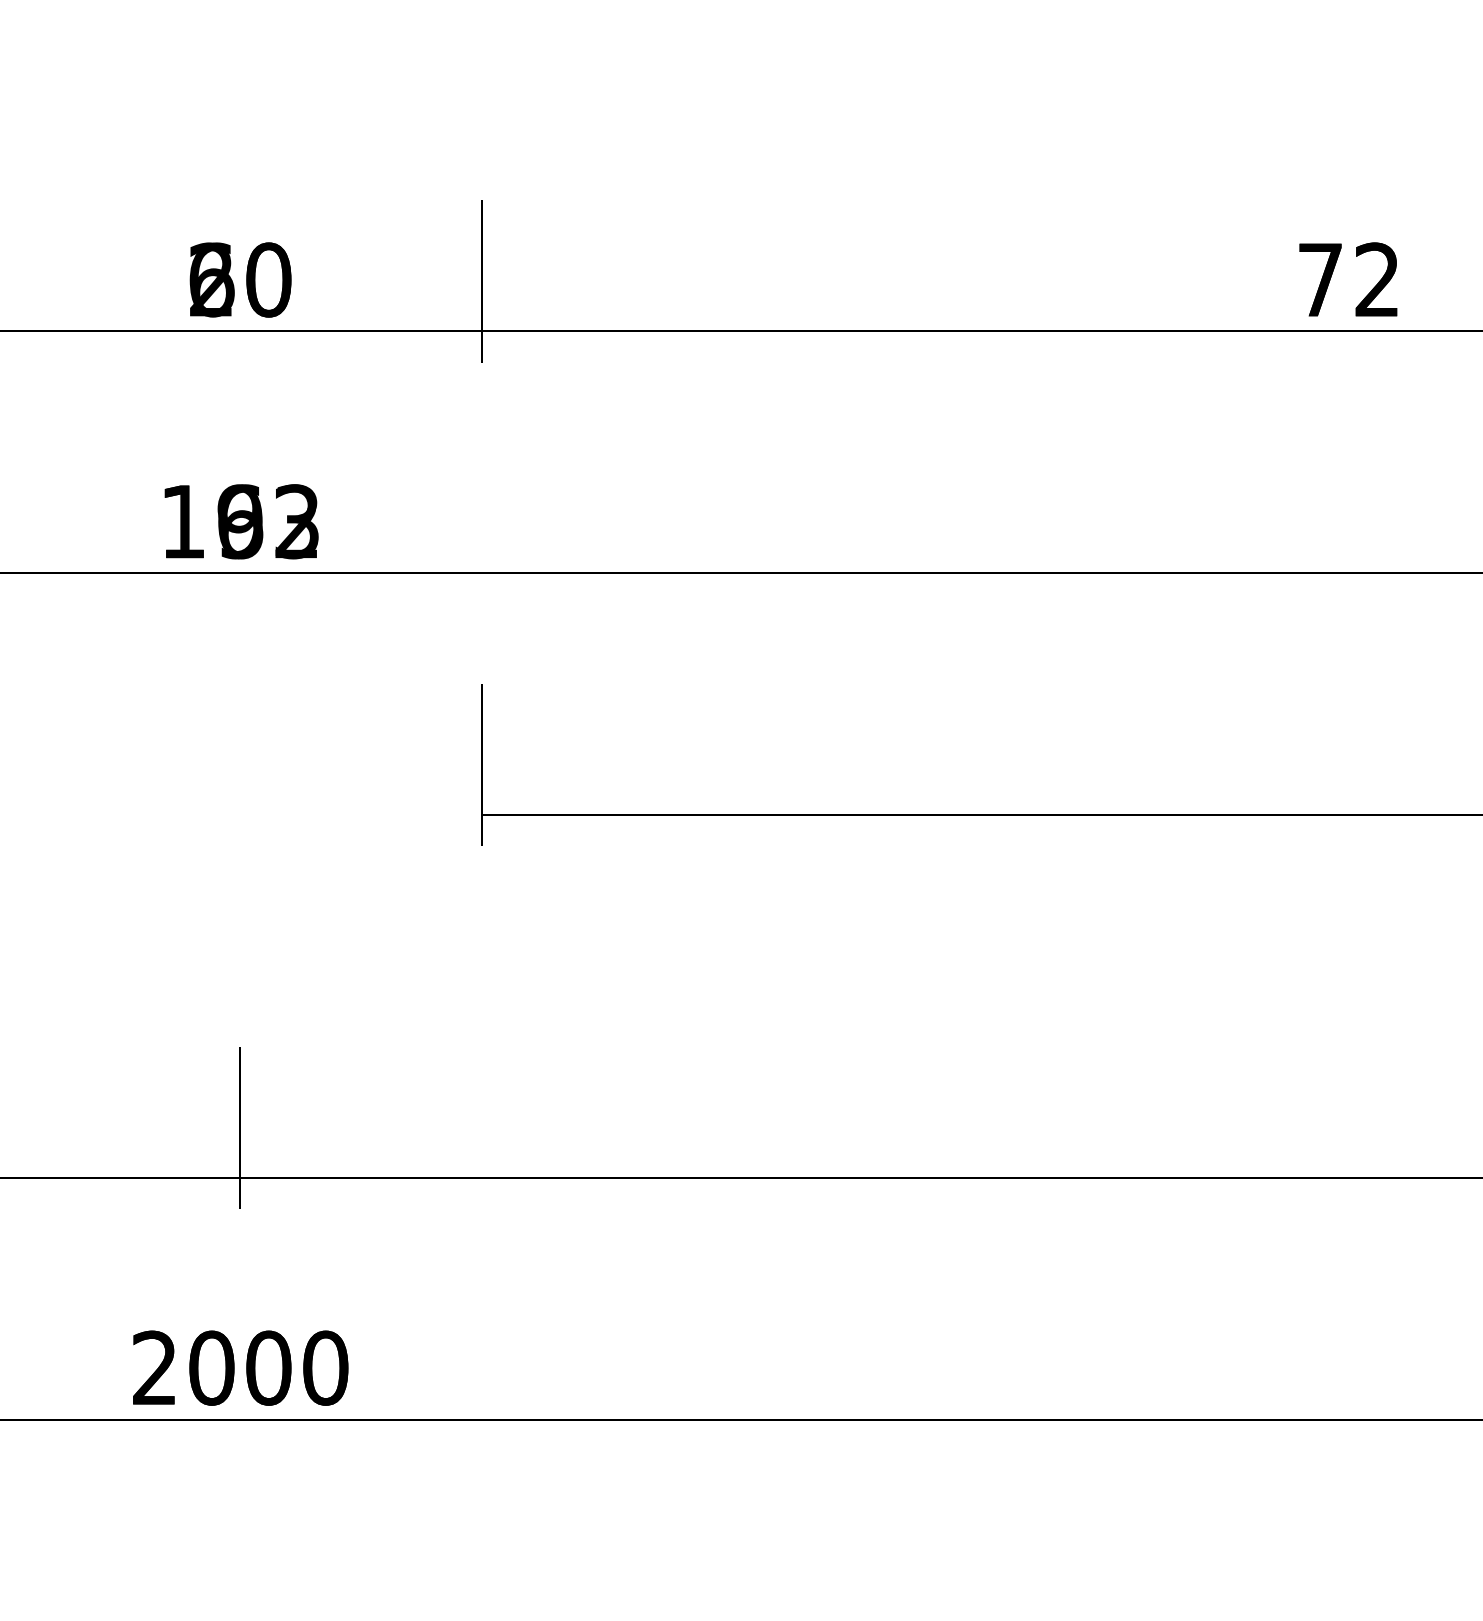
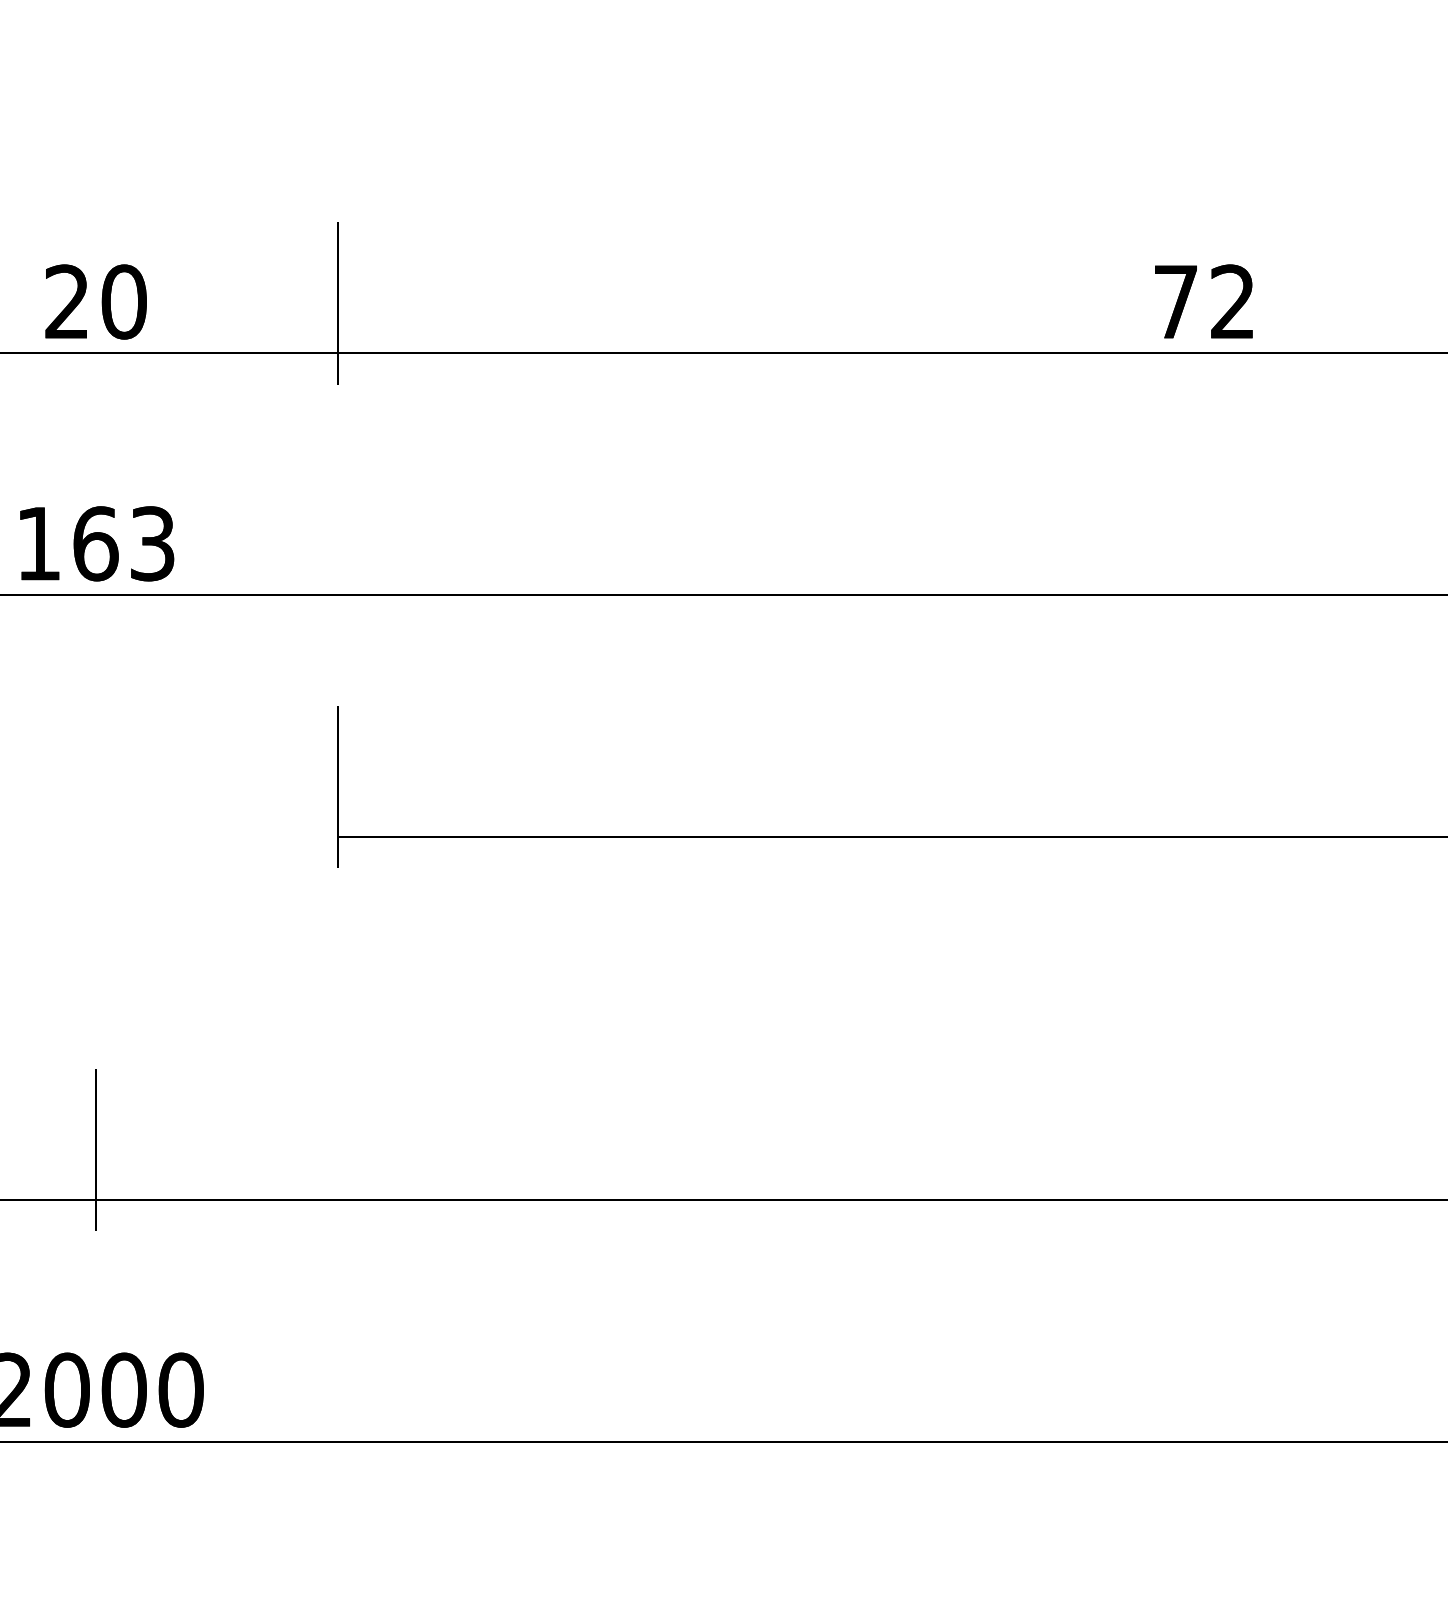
text: (211, 279) -> (66, 301), 60 -> 20
text: (267, 521) -> (122, 543), 192 -> 163

